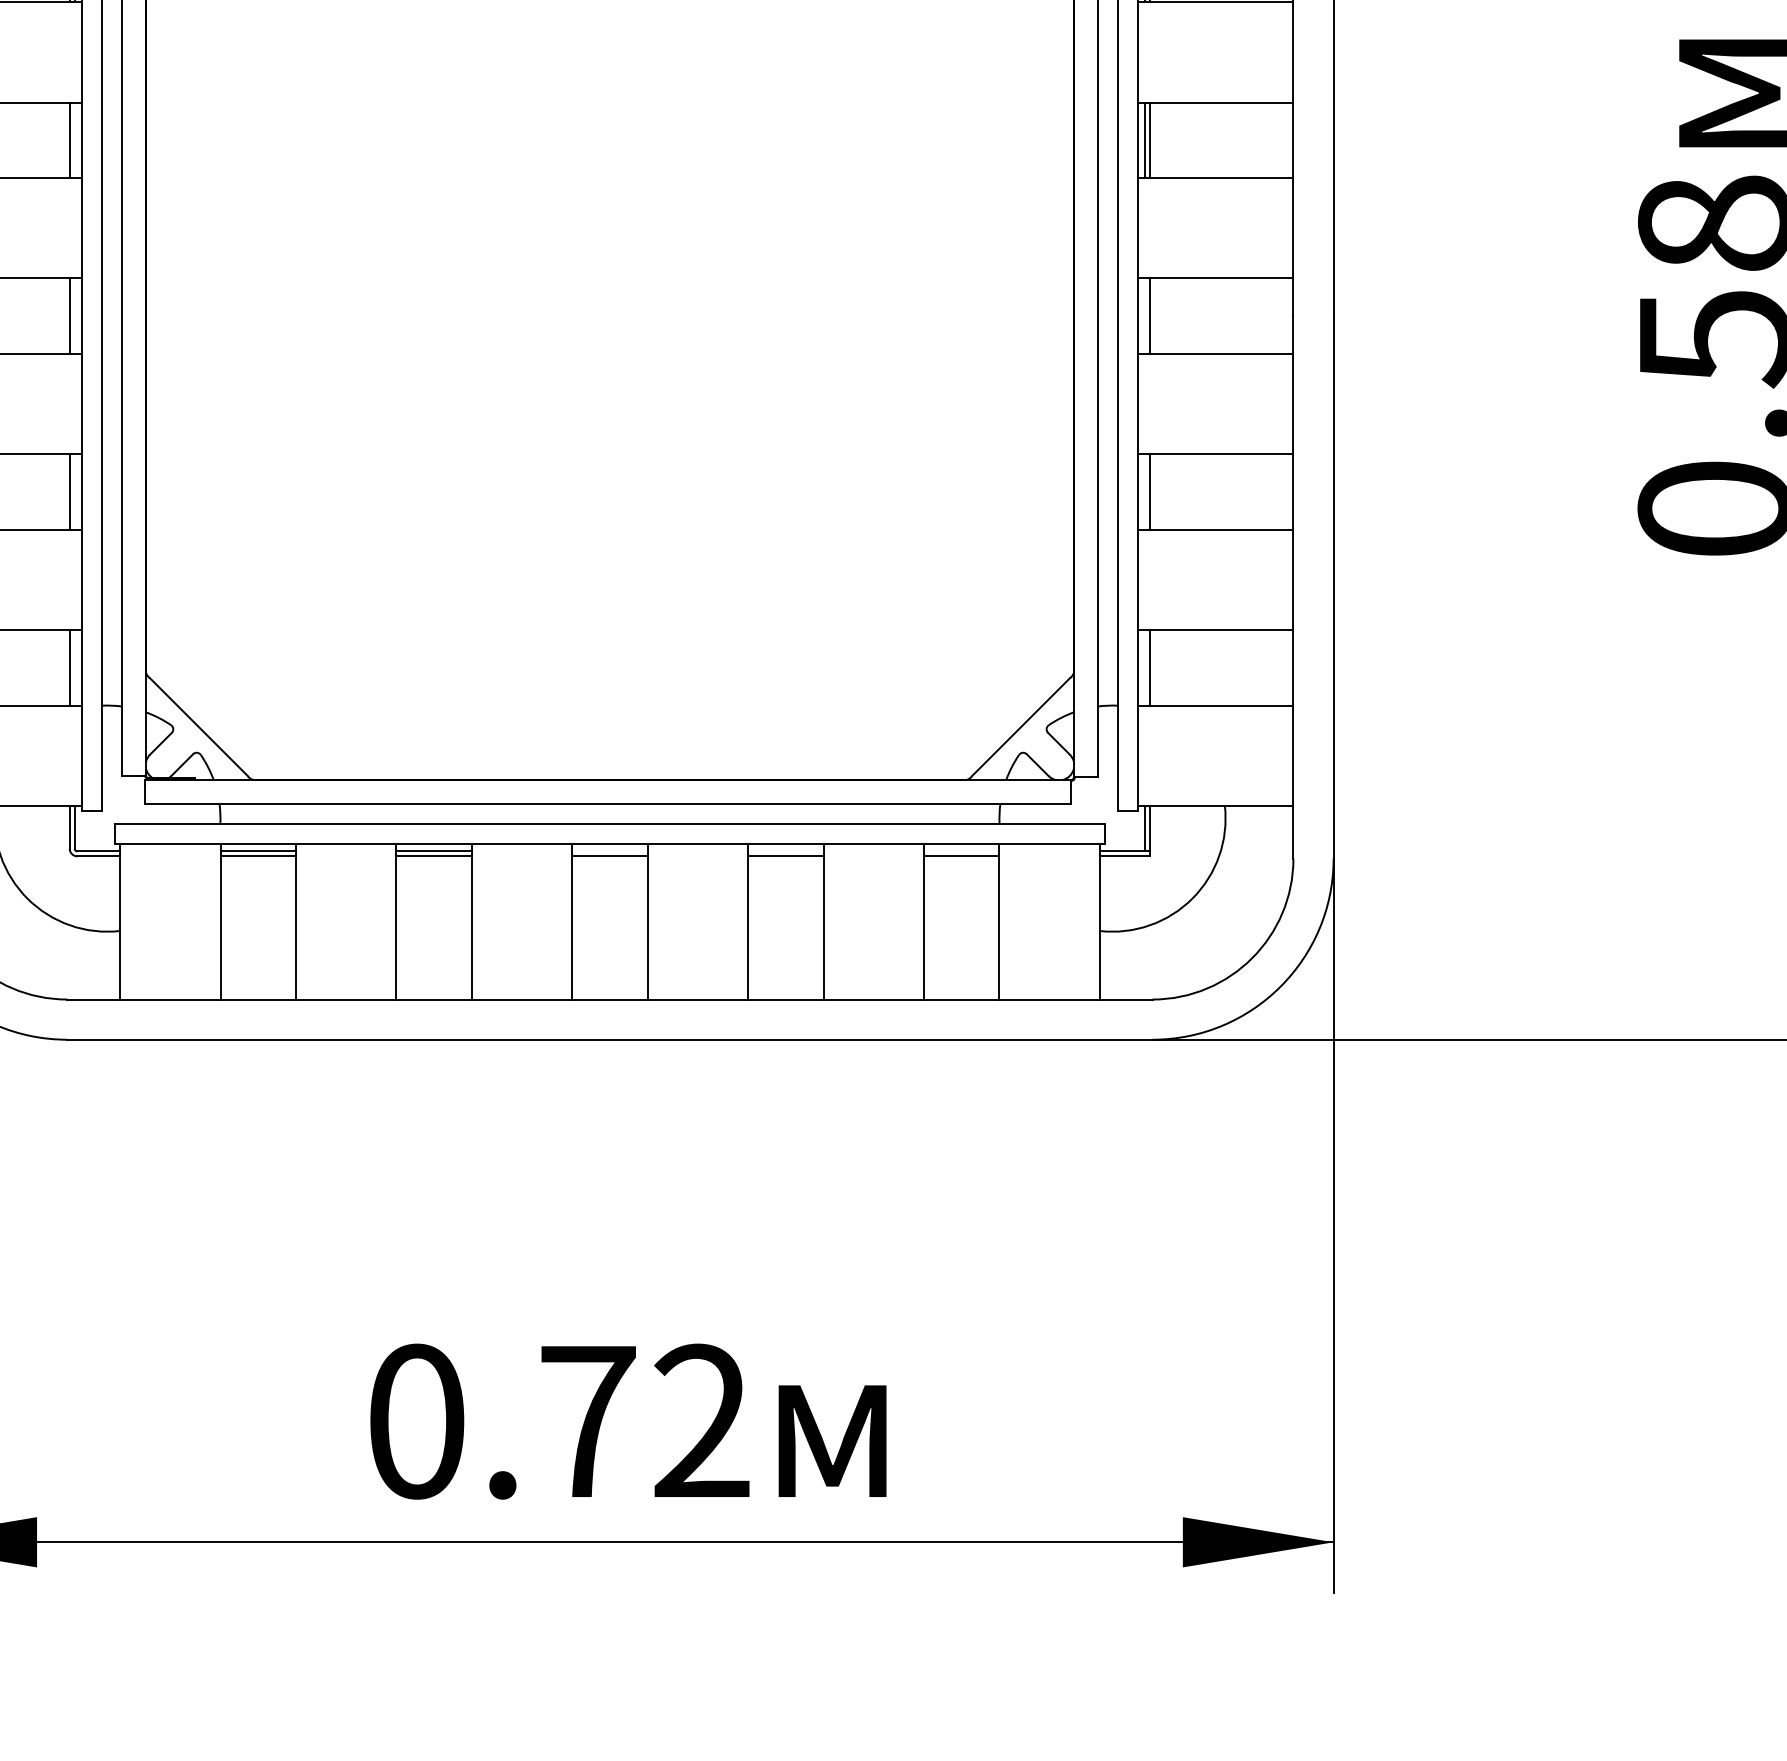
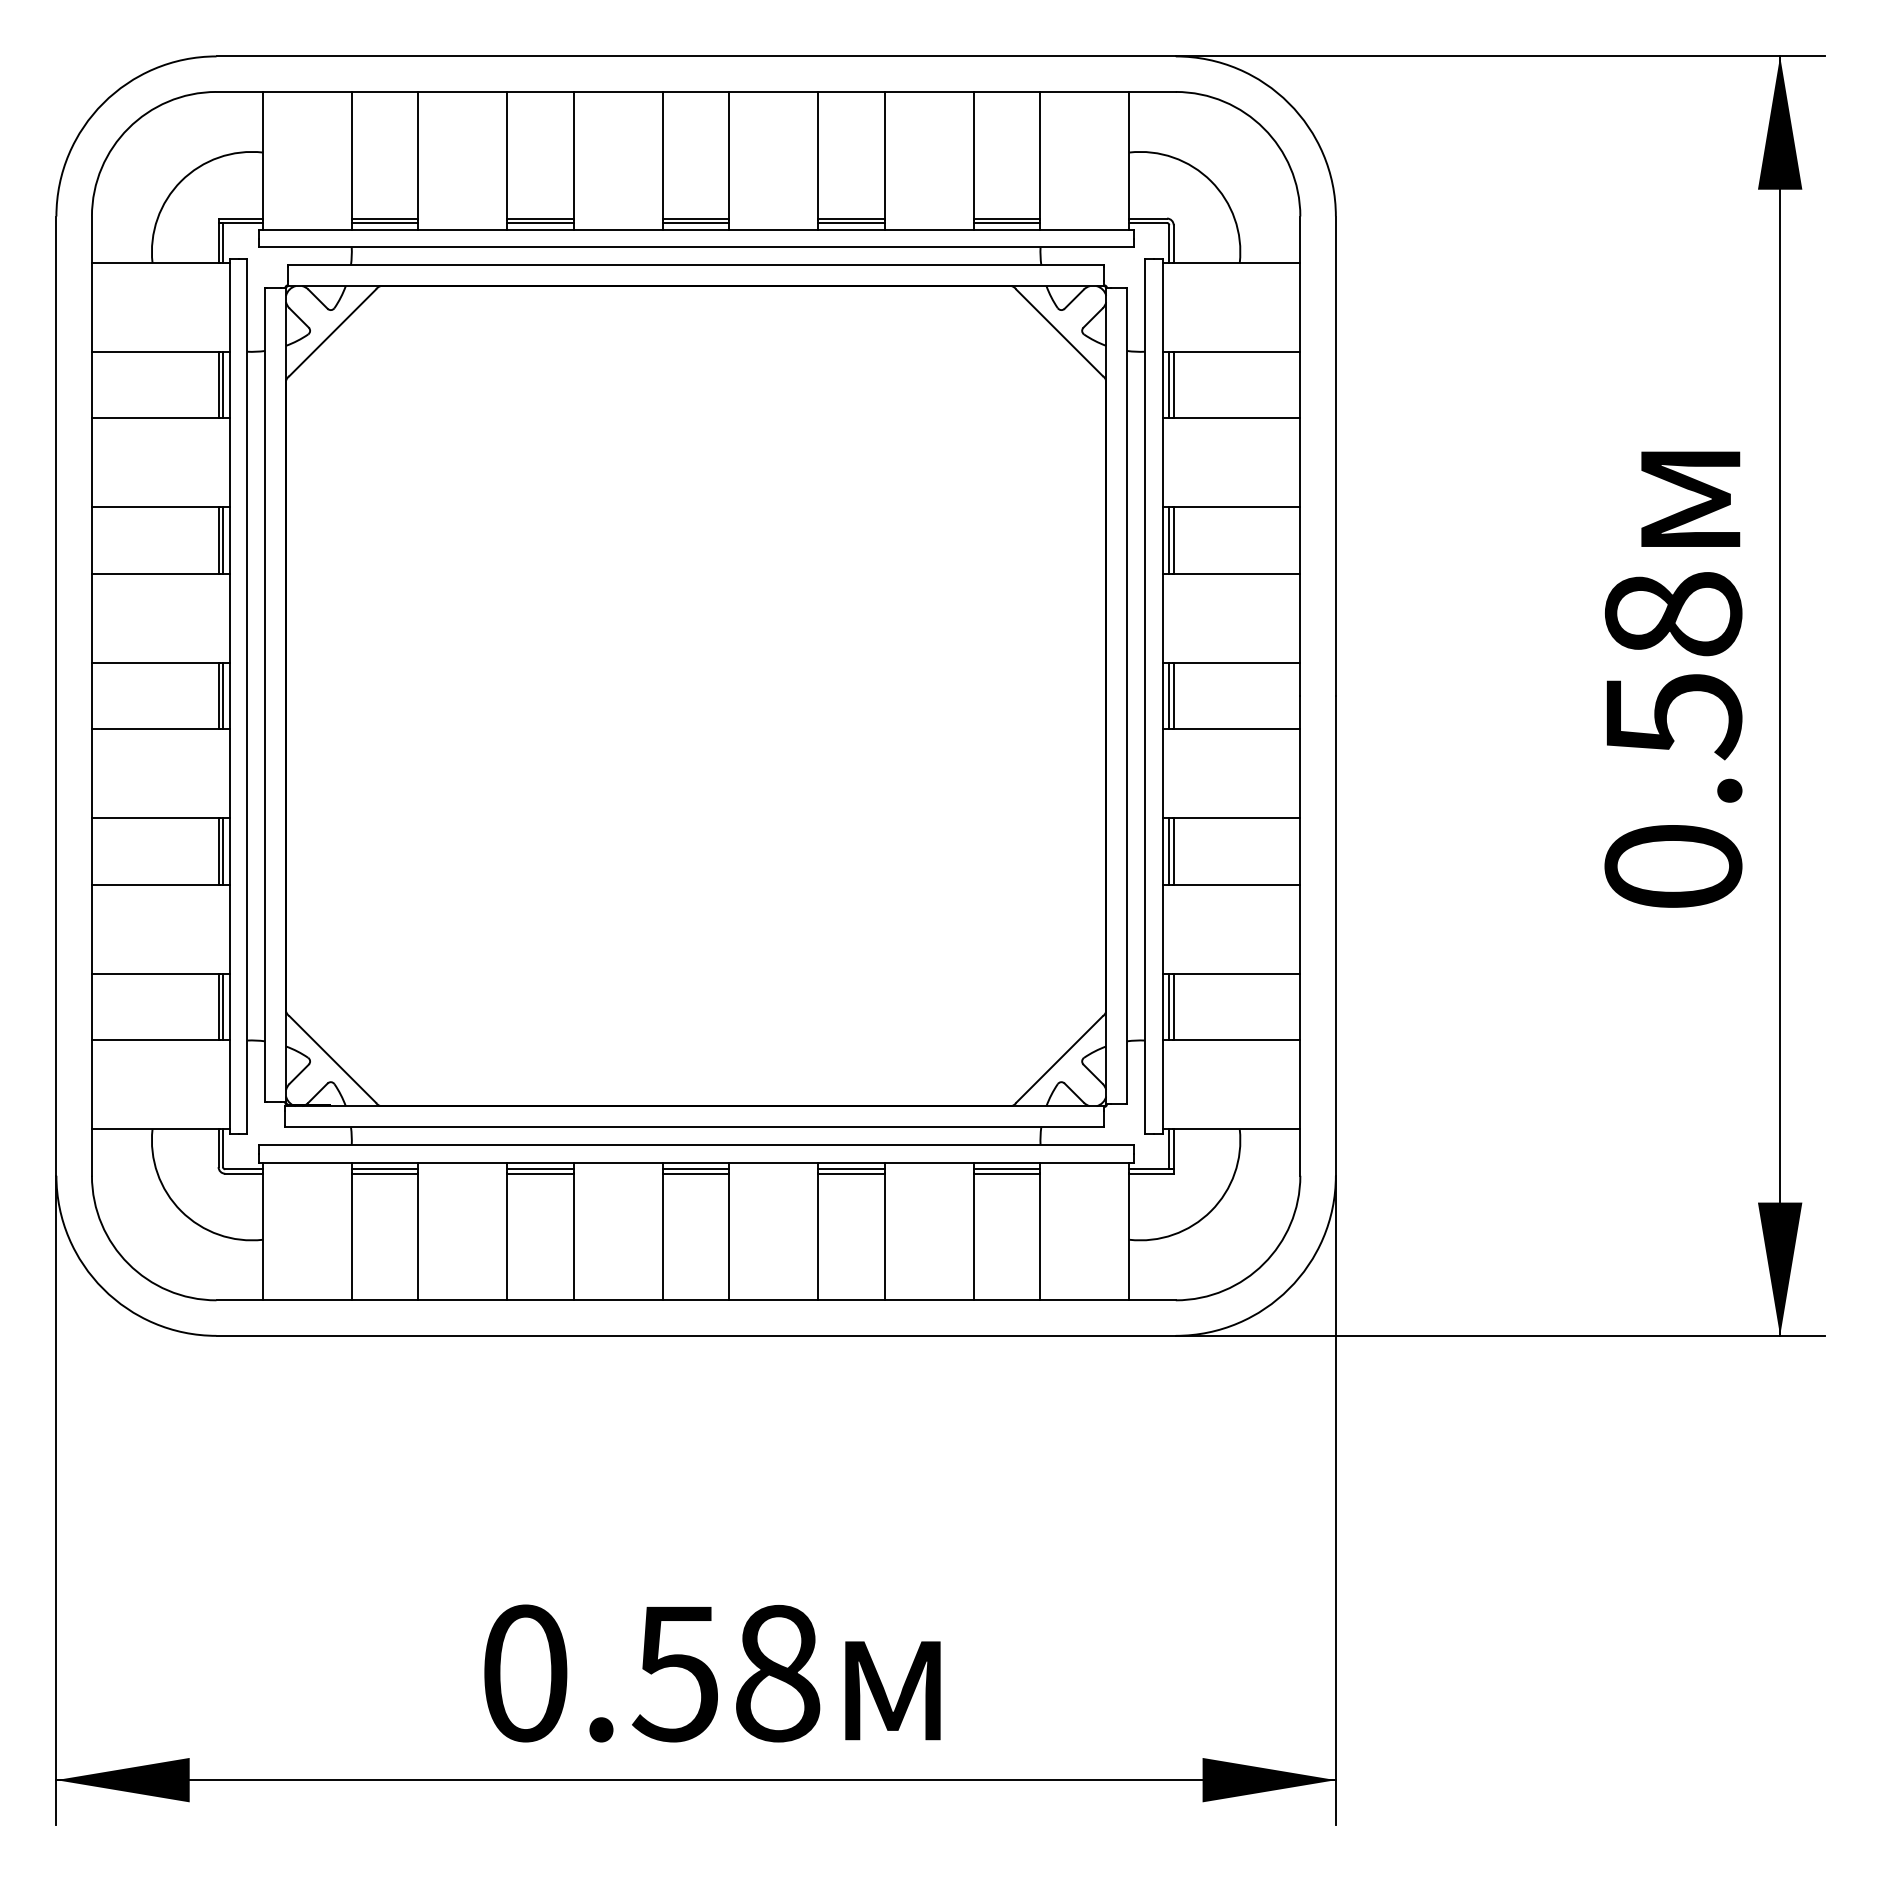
line: (75, 140) -> (223, 540), added
line: (75, 315) -> (223, 695), added
line: (1145, 315) -> (1169, 695), added
line: (75, 491) -> (223, 851), added
line: (1145, 491) -> (1169, 851), added
line: (75, 667) -> (223, 1006), added
line: (1145, 667) -> (1169, 1006), added
line: (609, 851) -> (695, 1169), added
line: (785, 851) -> (851, 1169), added
line: (961, 851) -> (1006, 1169), added
text: (644, 1421) -> (726, 1673), 0.72 -> 0.58

